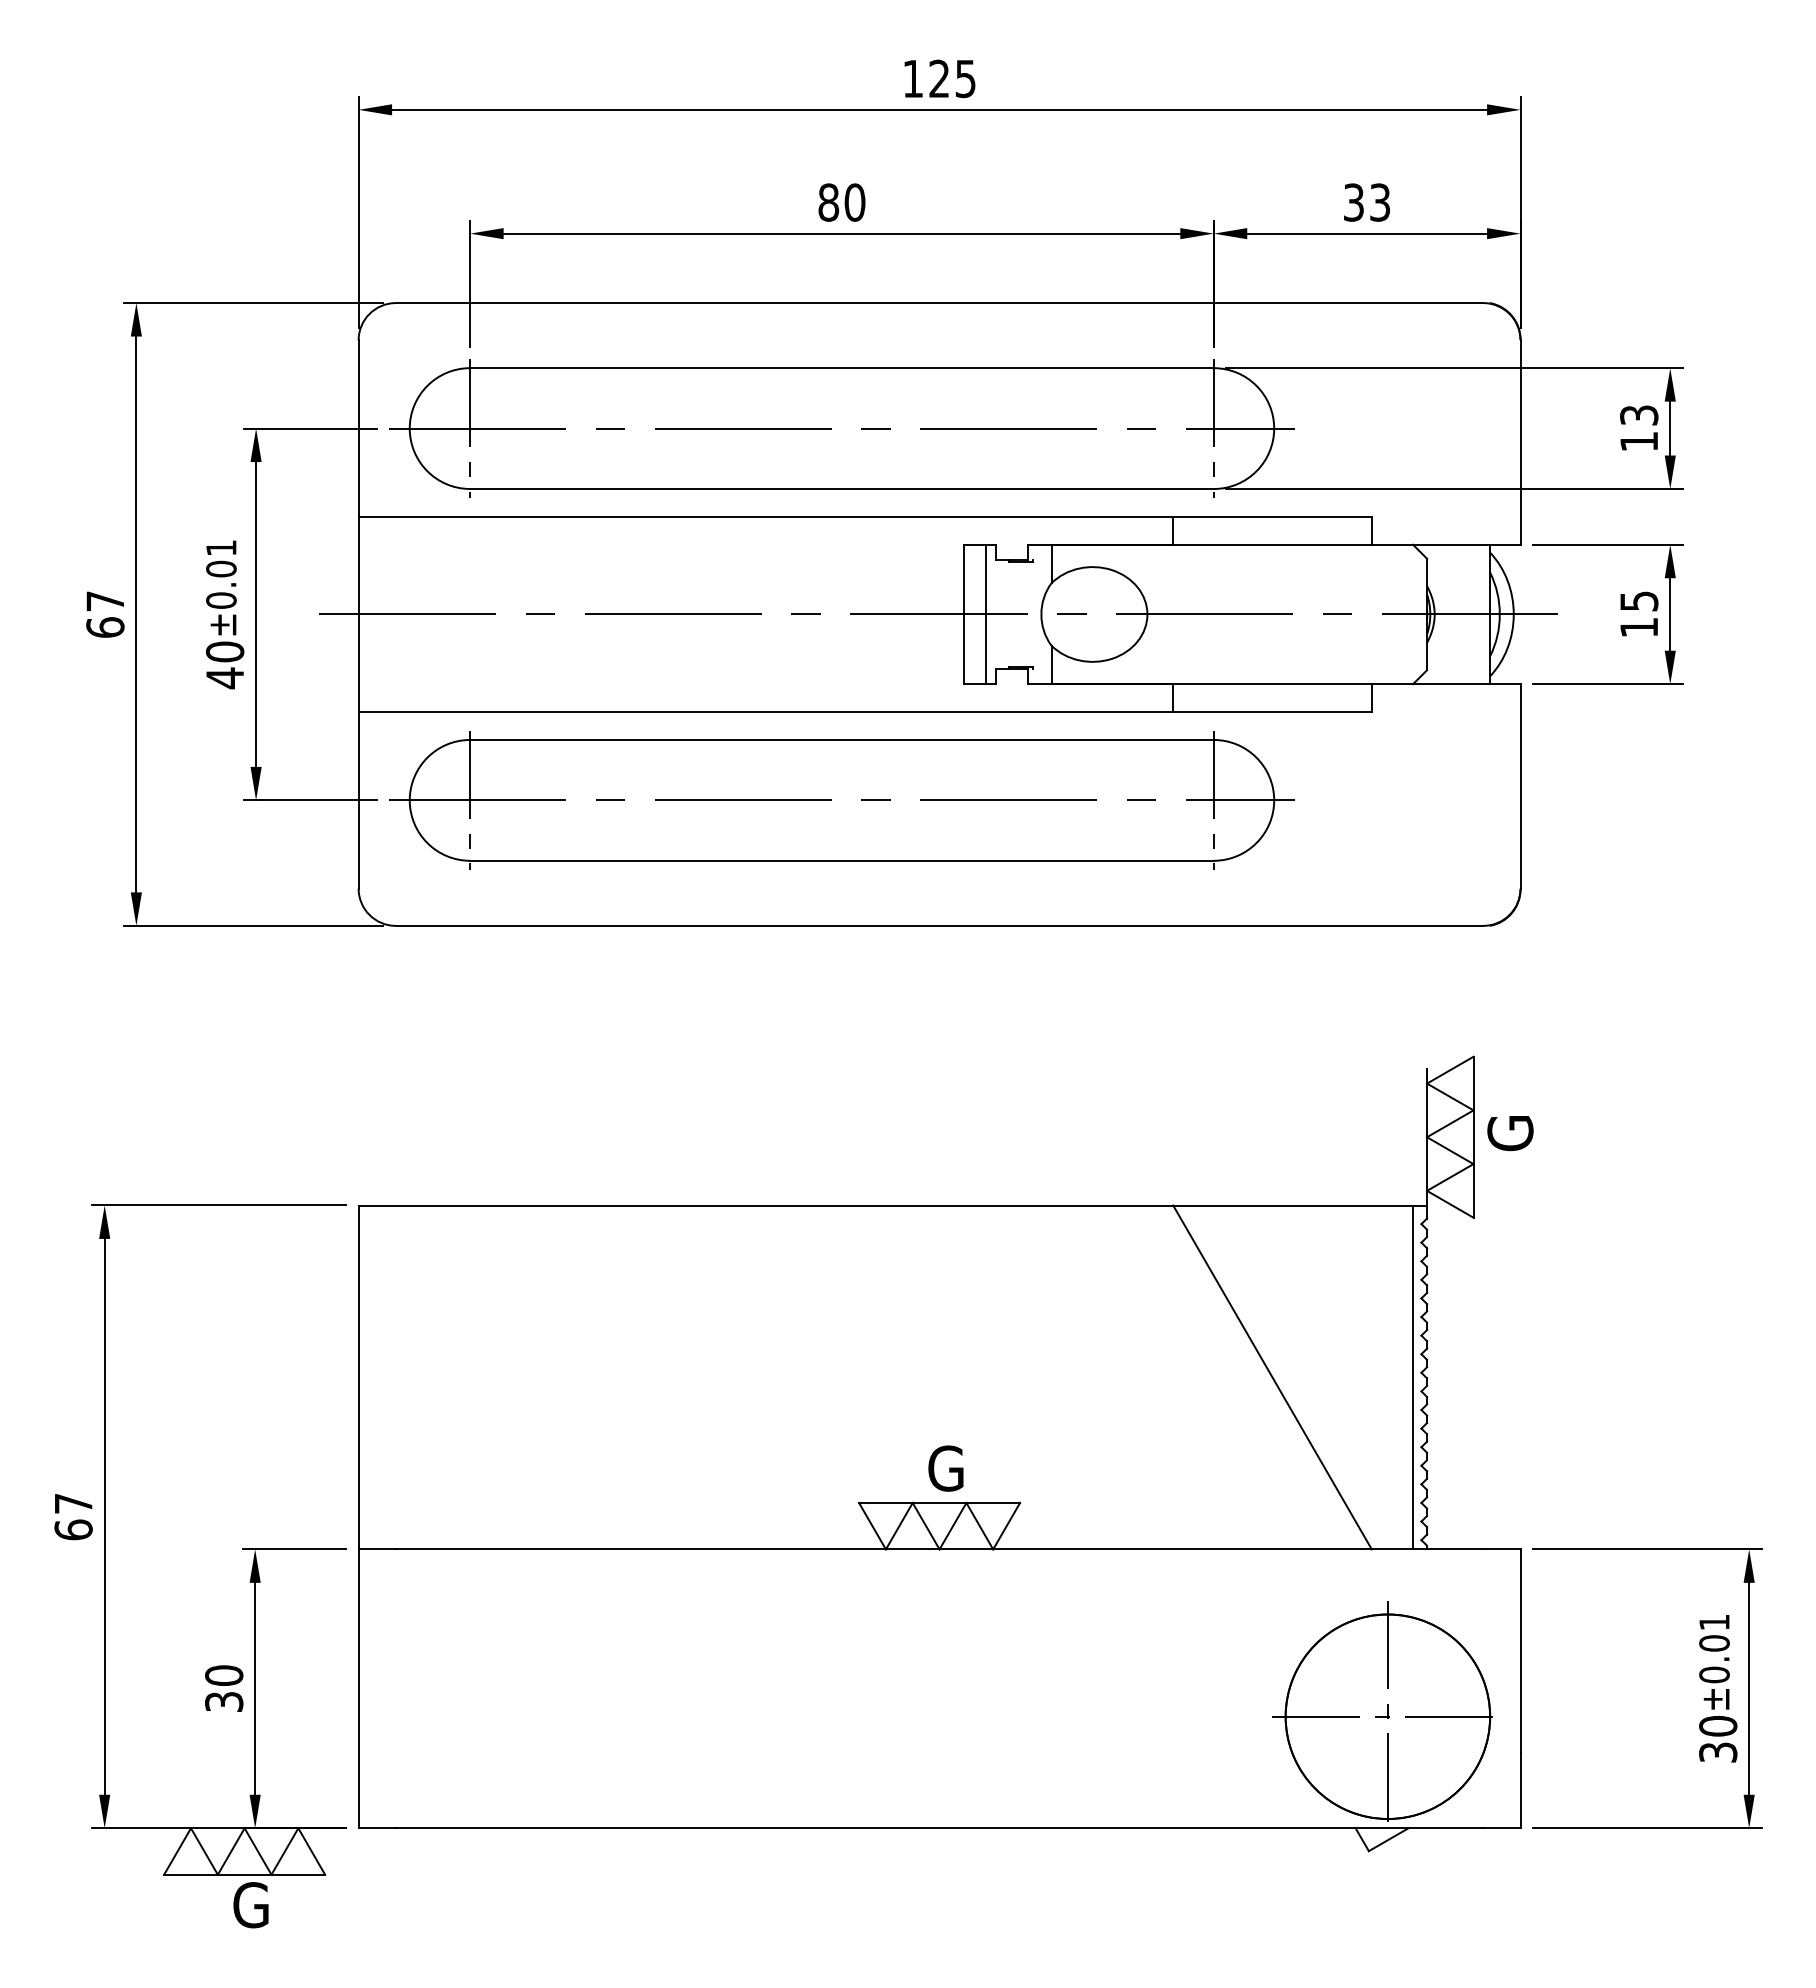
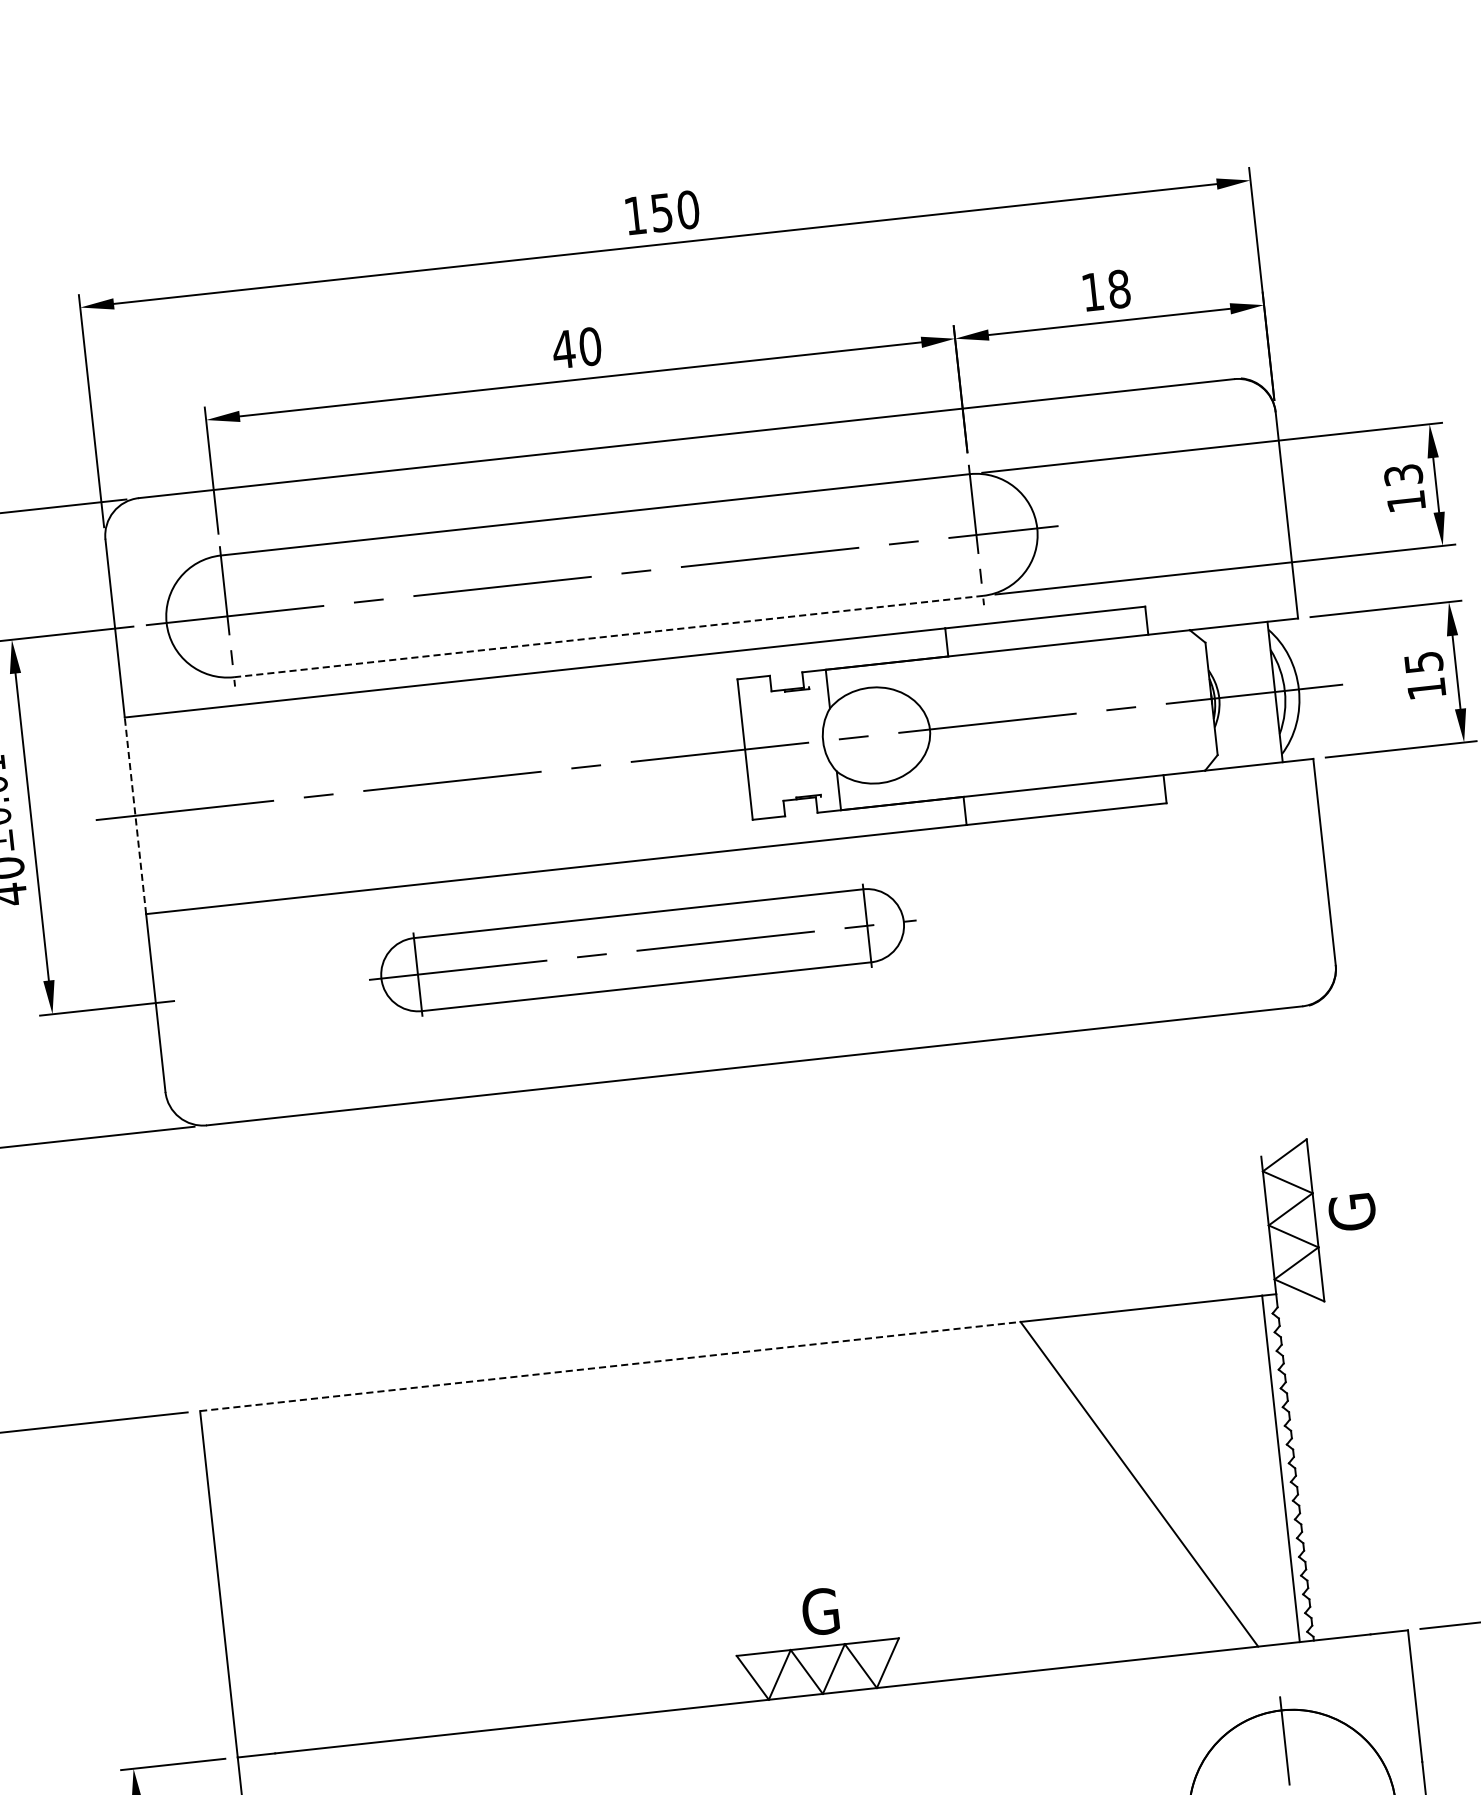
text: (952, 78) -> (674, 211), 125 -> 150
text: (828, 202) -> (563, 349), 80 -> 40
text: (1367, 202) -> (1106, 290), 33 -> 18
line: (841, 489) -> (608, 637), solid -> dashed
line: (358, 614) -> (135, 815), solid -> dashed
line: (985, 614) -> (766, 747), removed
part: (841, 800) -> (642, 950), size x0.6
line: (766, 1205) -> (610, 1366), solid -> dashed

